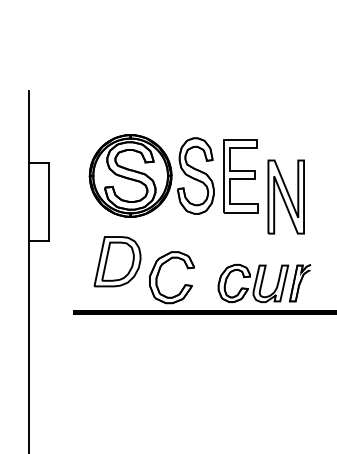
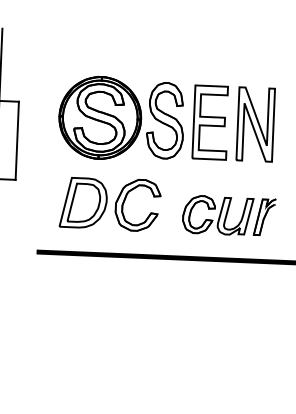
part: (285, 196) -> (255, 123), moved
part: (159, 273) -> (125, 200), moved
part: (264, 283) -> (229, 215), moved

